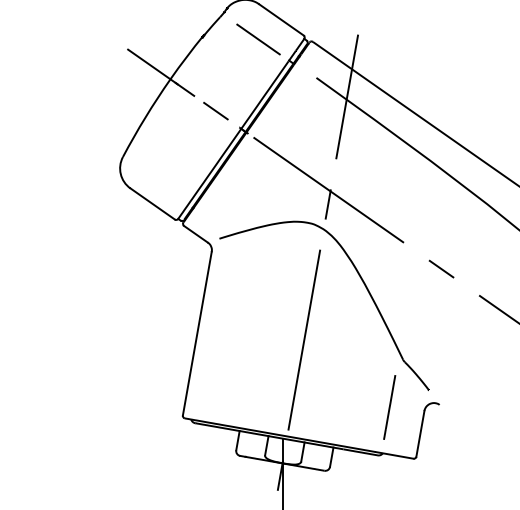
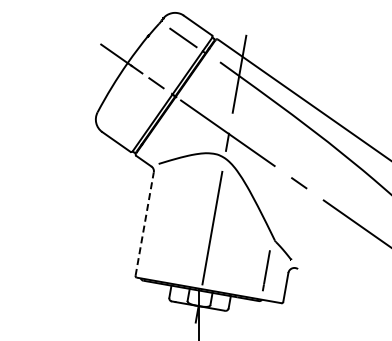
line: (197, 332) -> (144, 223), solid -> dashed

